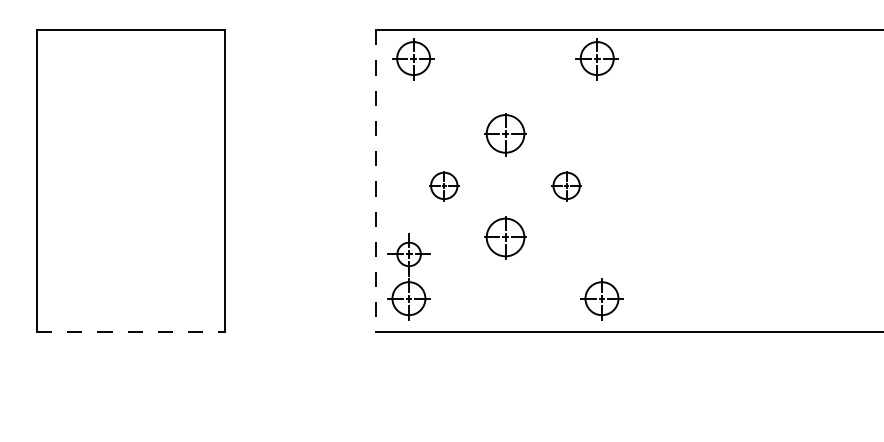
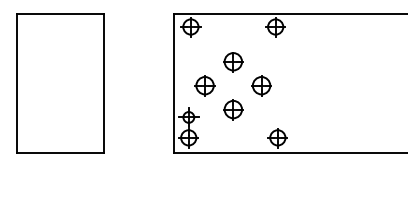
line: (375, 180) -> (173, 83), dashed -> solid
part: (443, 185) -> (204, 85), size x1.43
part: (566, 185) -> (261, 85), size x1.43
line: (133, 332) -> (61, 153), dashed -> solid

